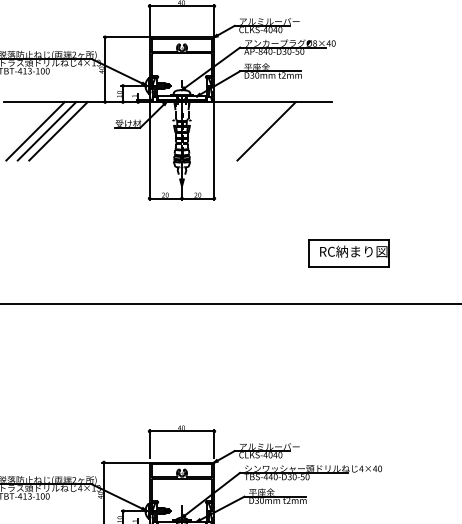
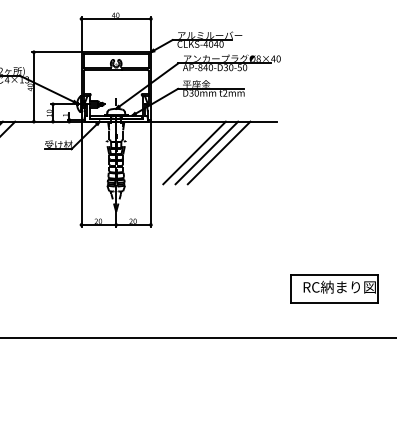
line: (254, 131) -> (193, 153), added
line: (277, 131) -> (218, 153), added
part: (348, 253) -> (334, 289), moved

